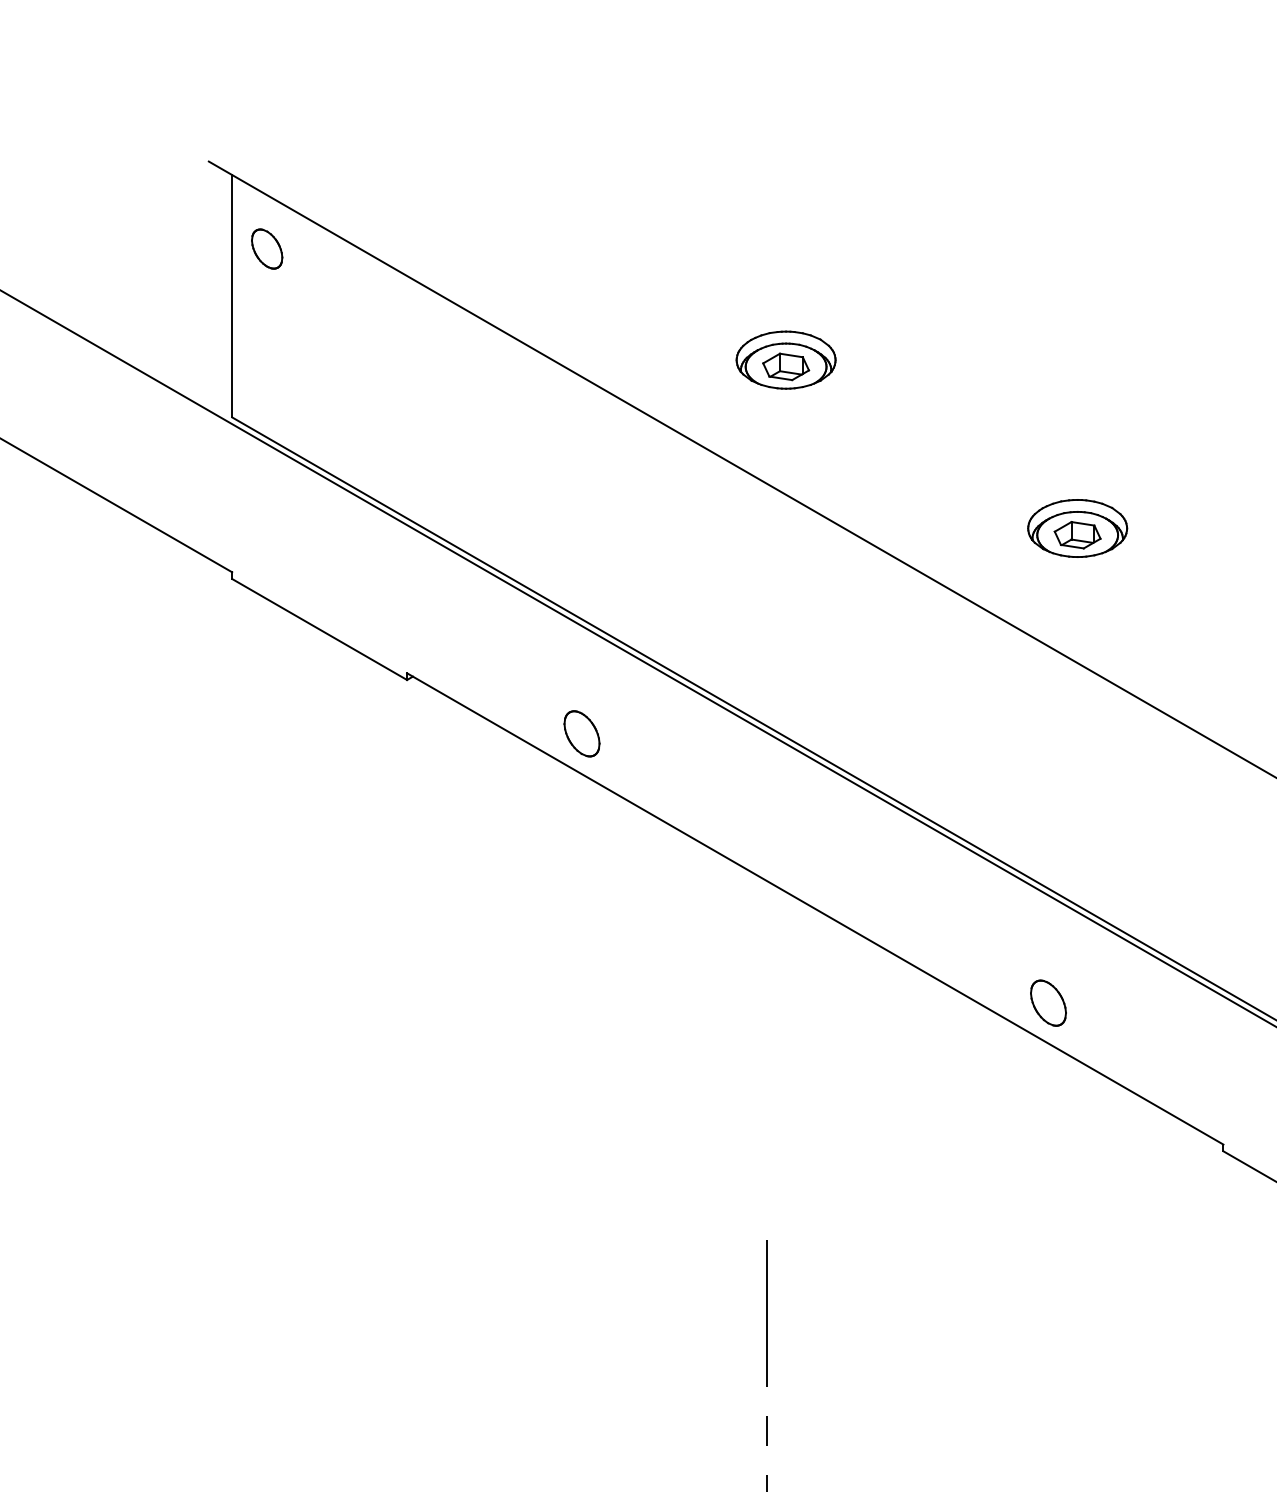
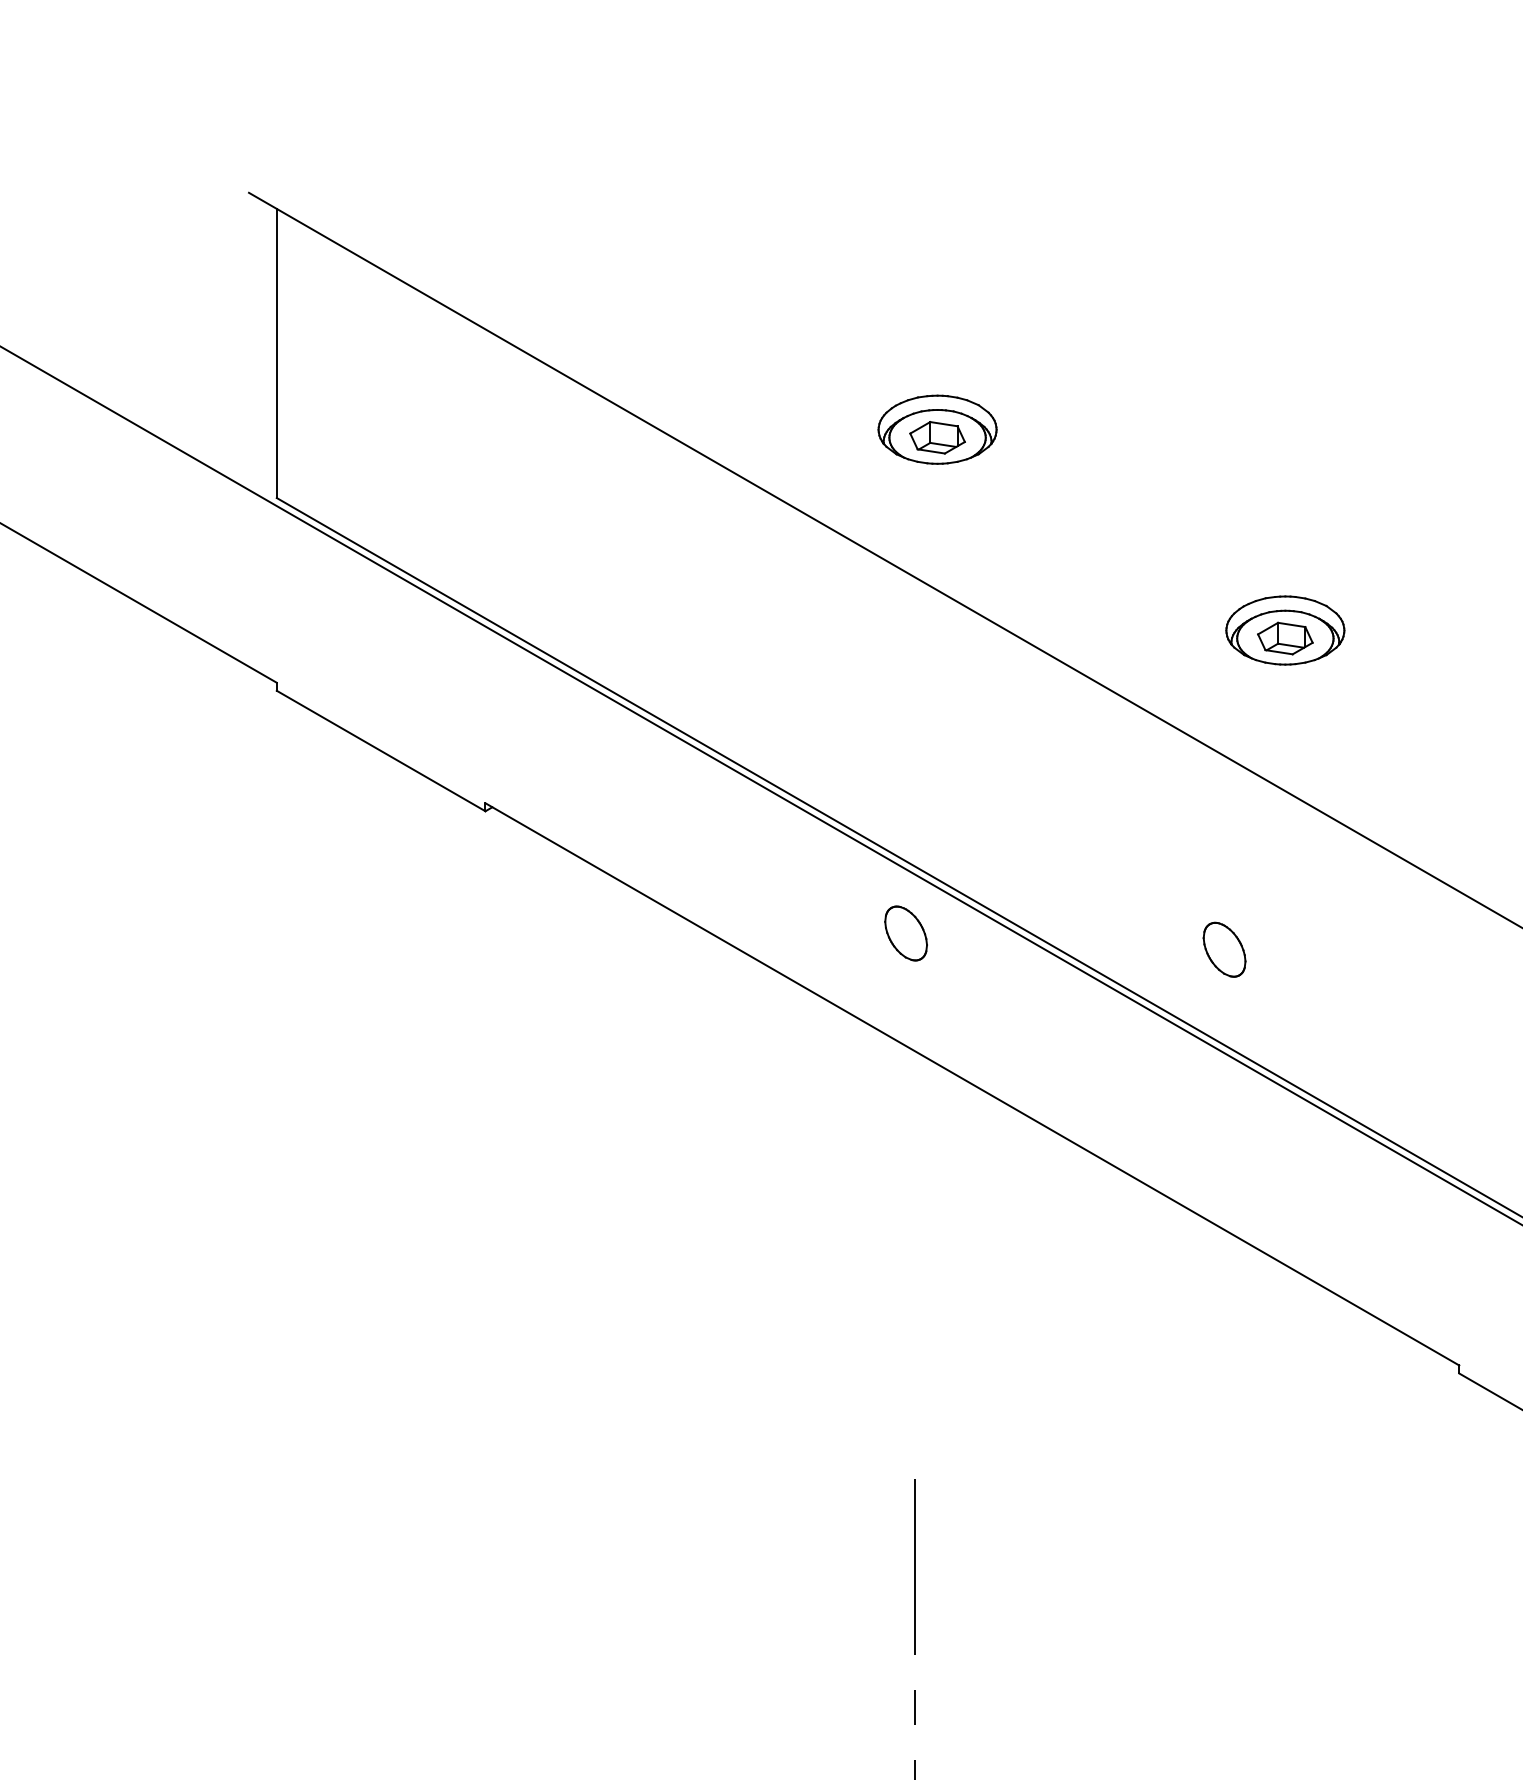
part: (267, 248) -> (318, 296), removed
part: (581, 733) -> (905, 933), moved
part: (1048, 1002) -> (1224, 949), moved

